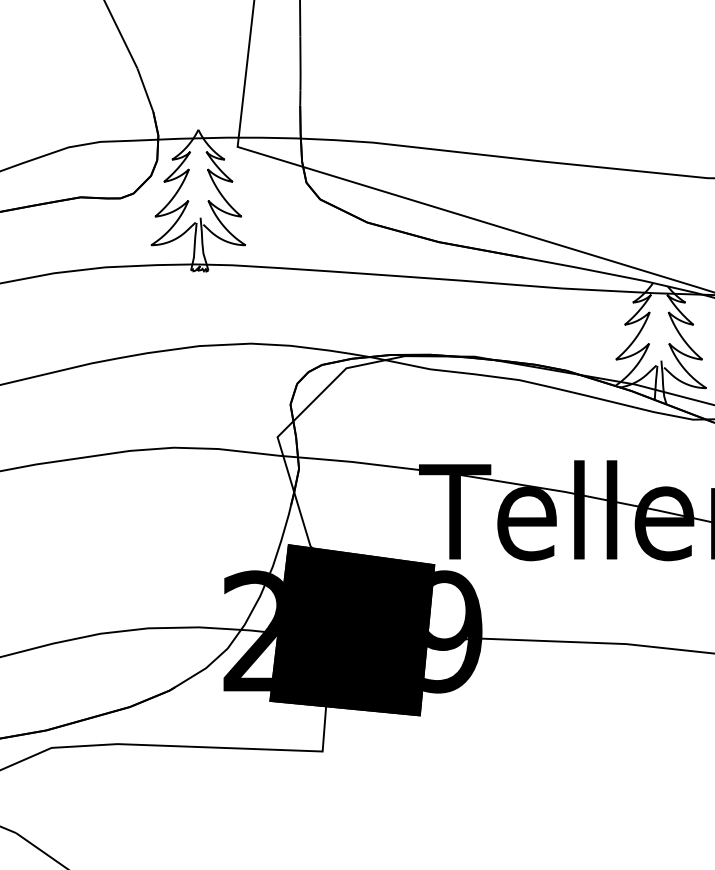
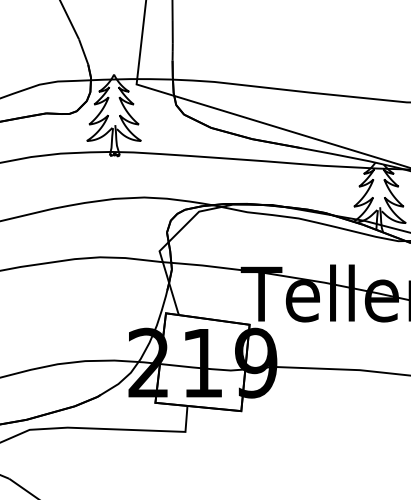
fill: (352, 630) -> (202, 362), removed

